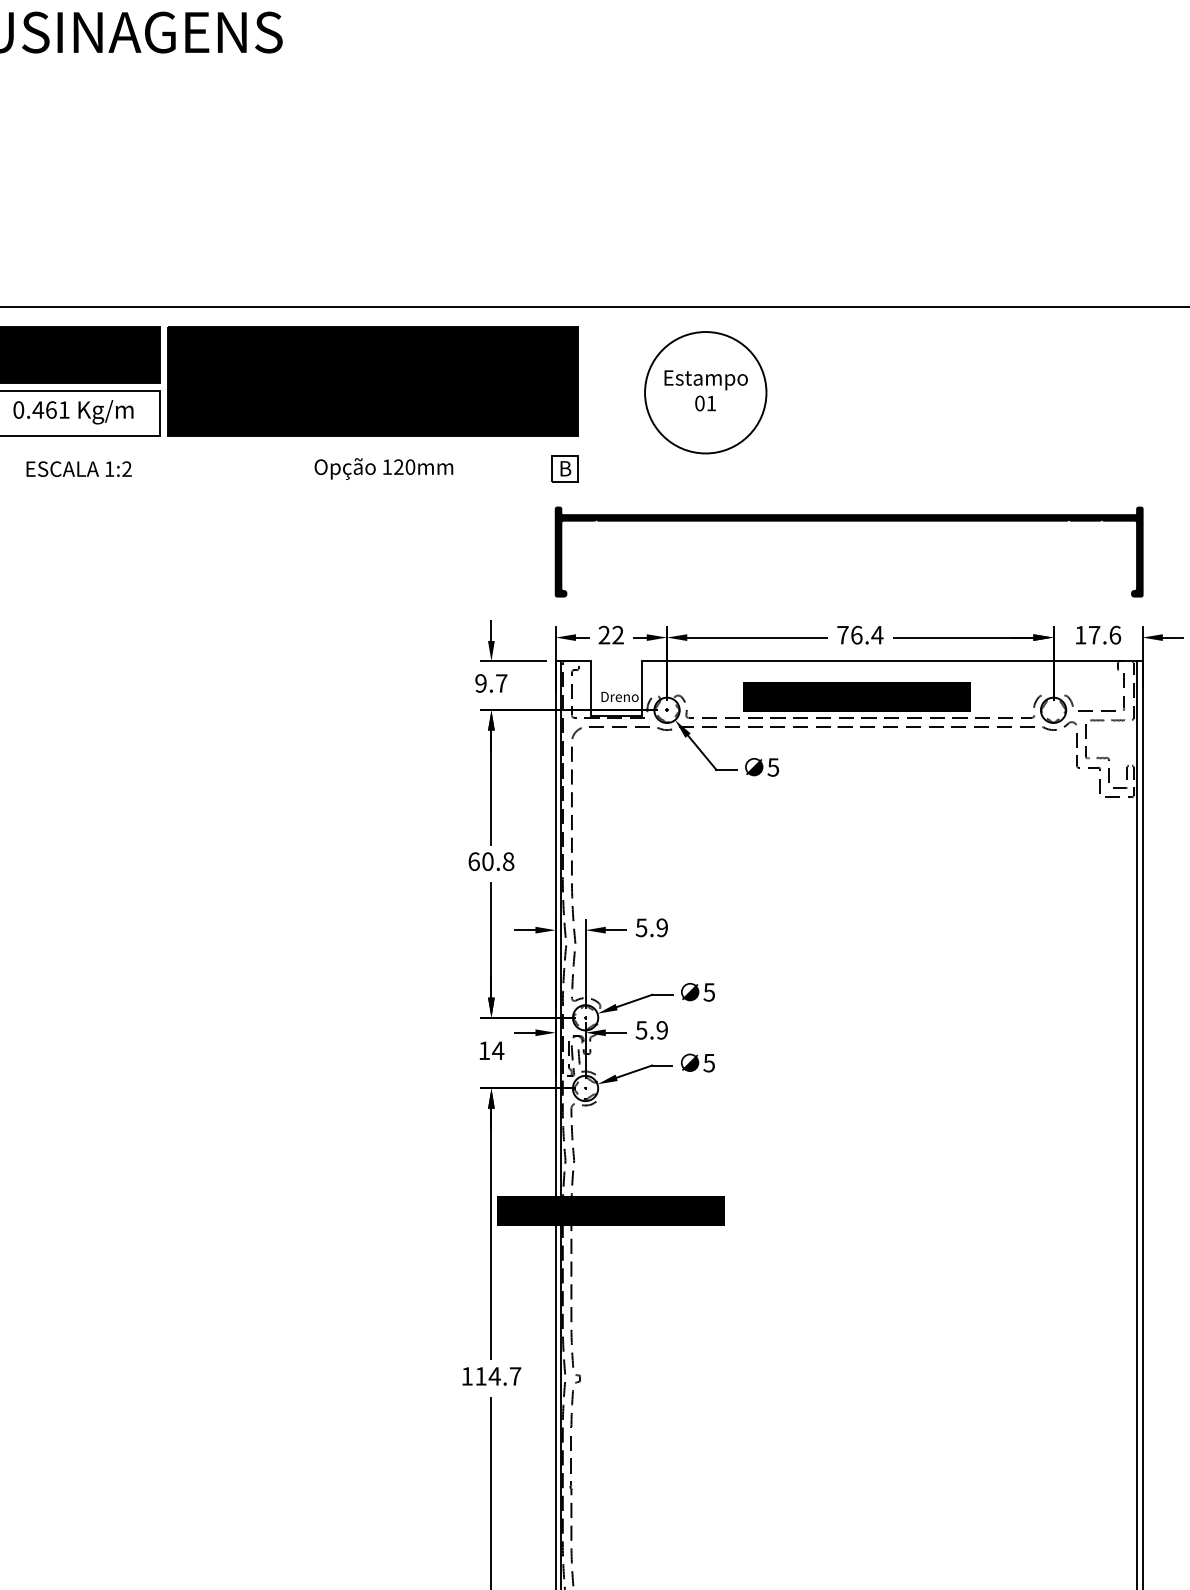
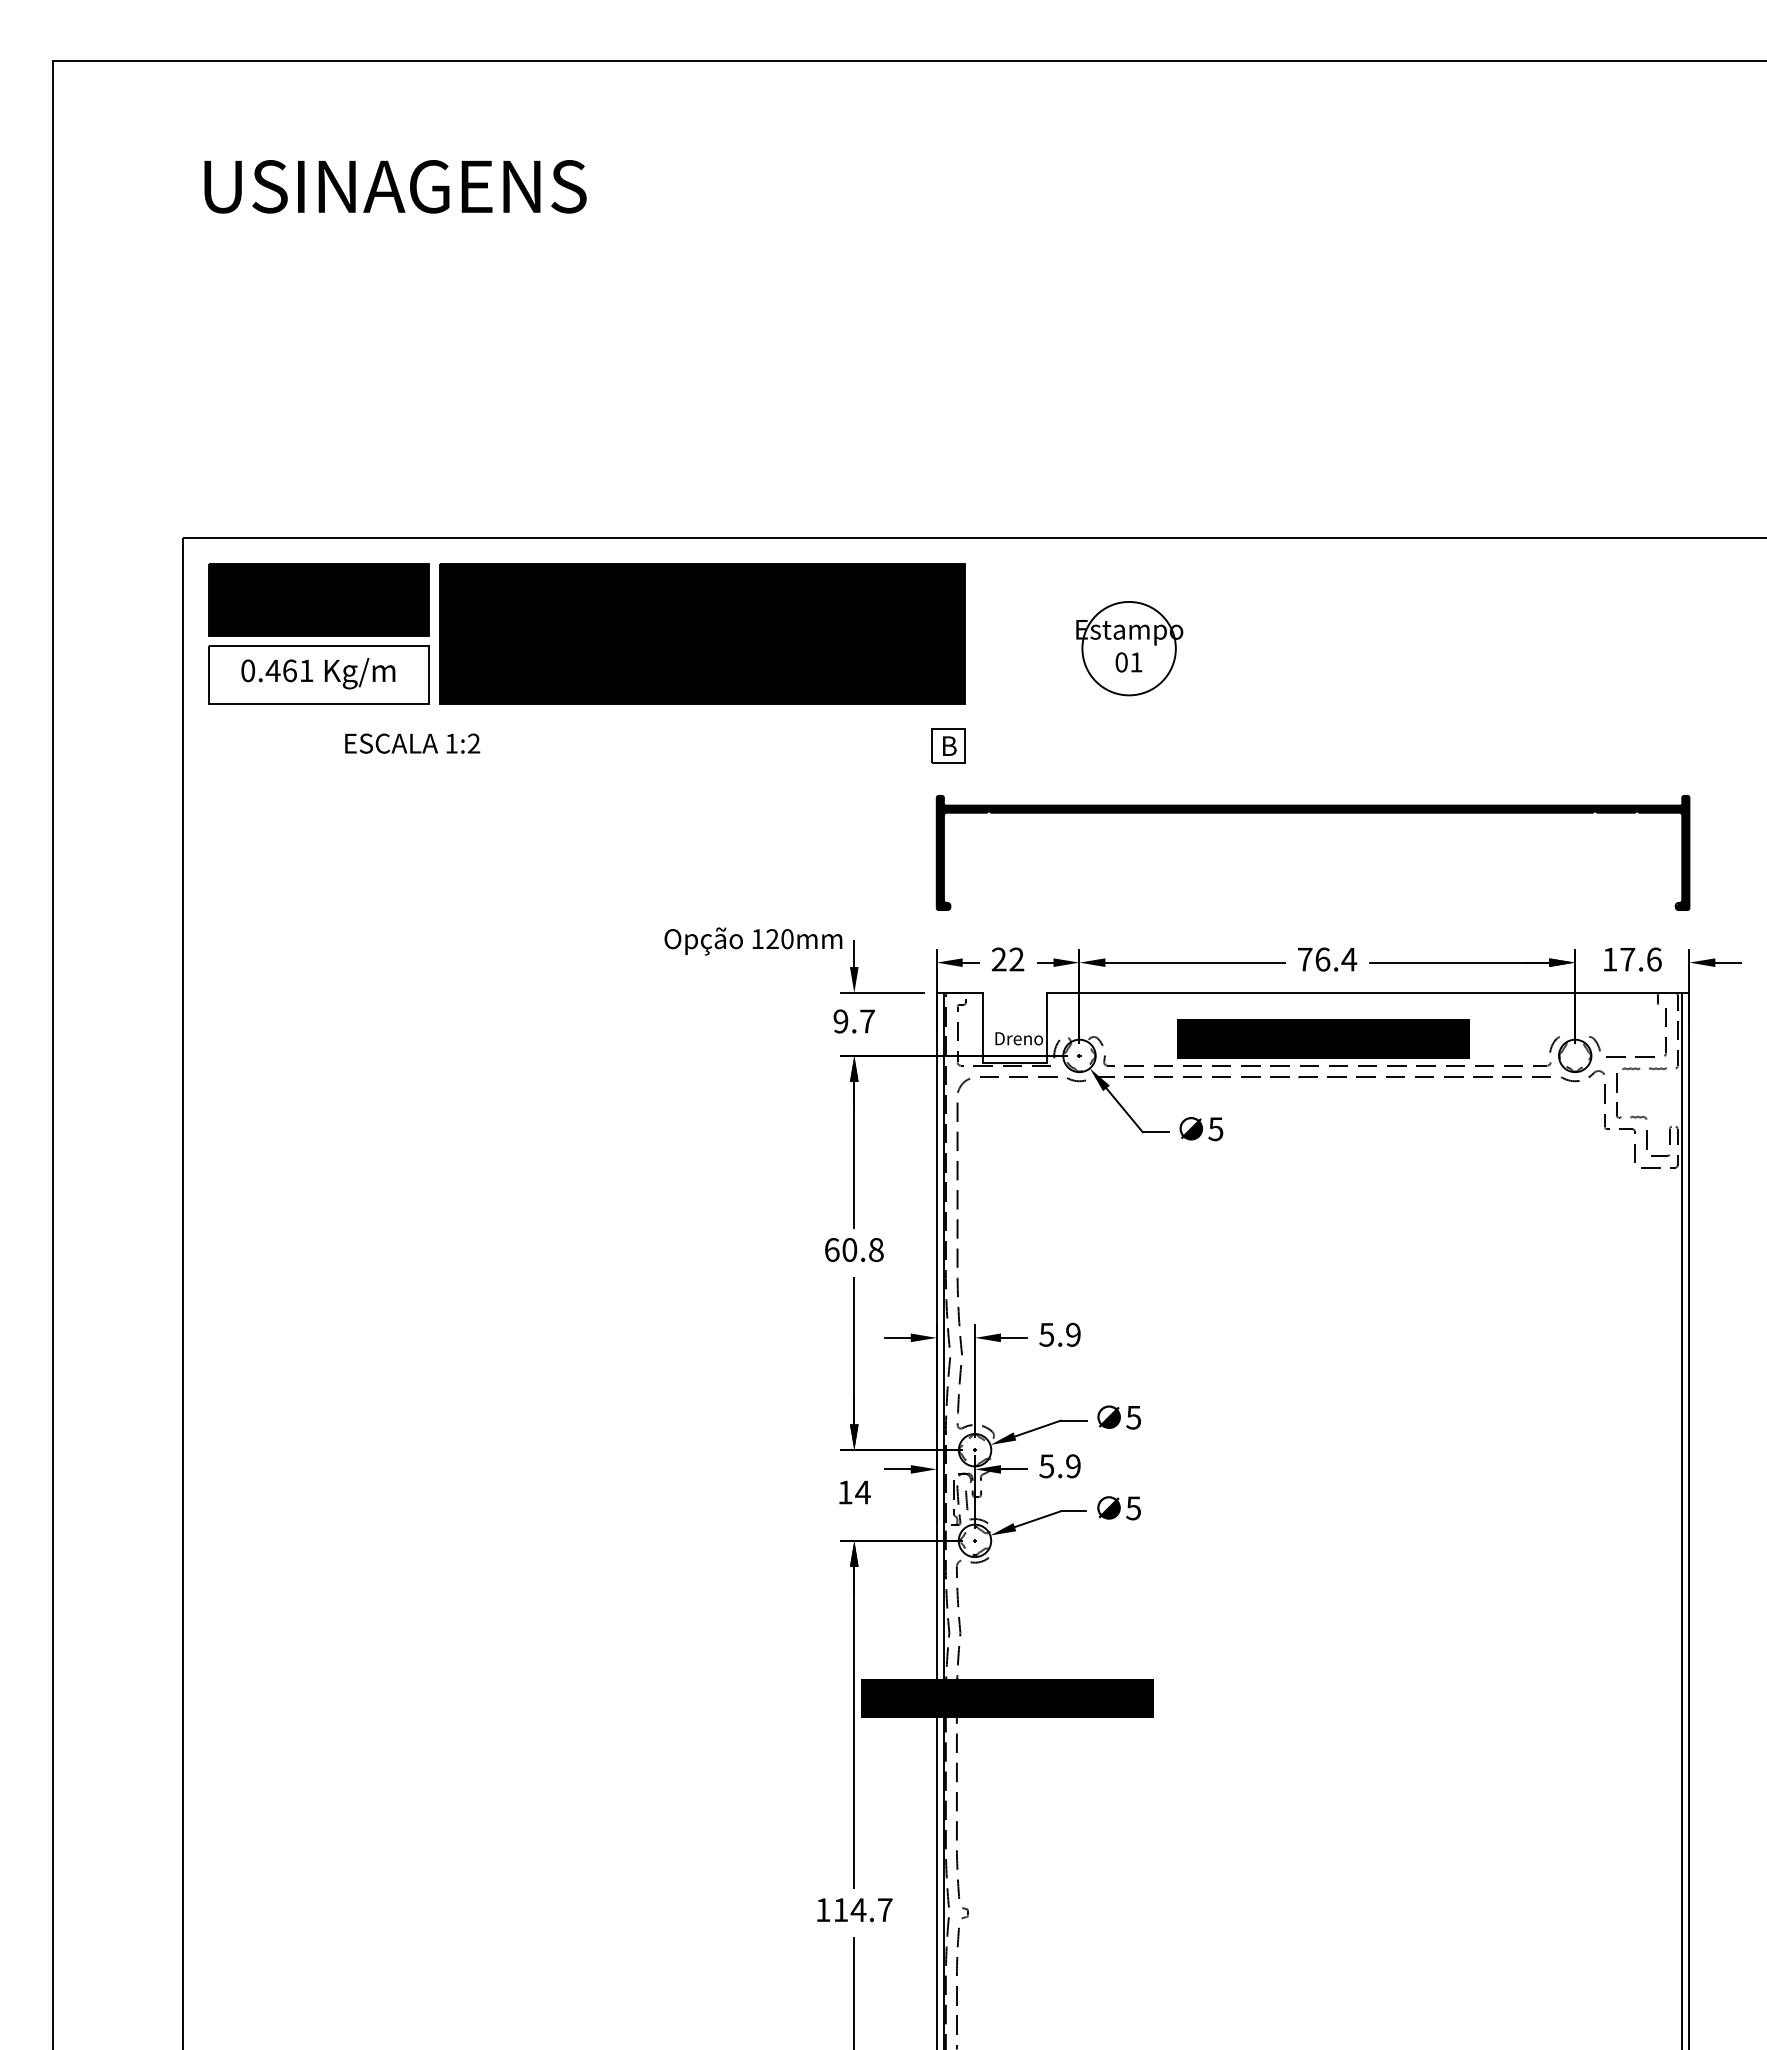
circle: (706, 392) -> (1129, 648), size x0.6
text: (79, 469) -> (412, 743), moved
text: (383, 469) -> (753, 941), moved

